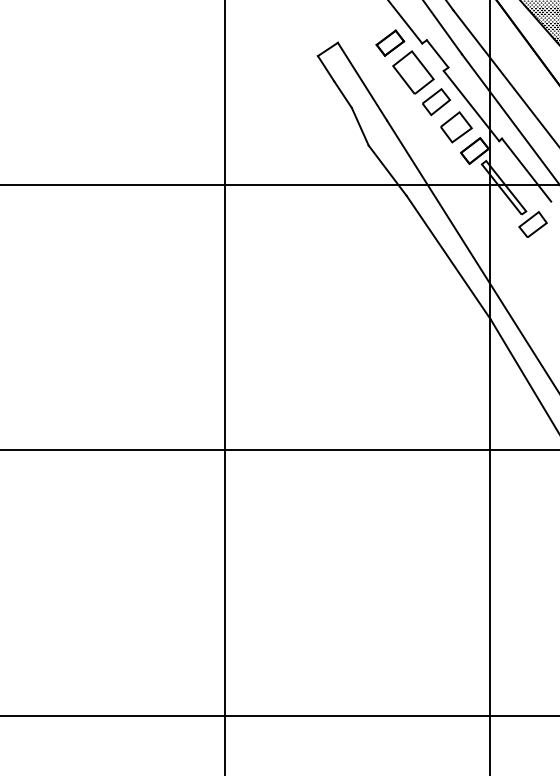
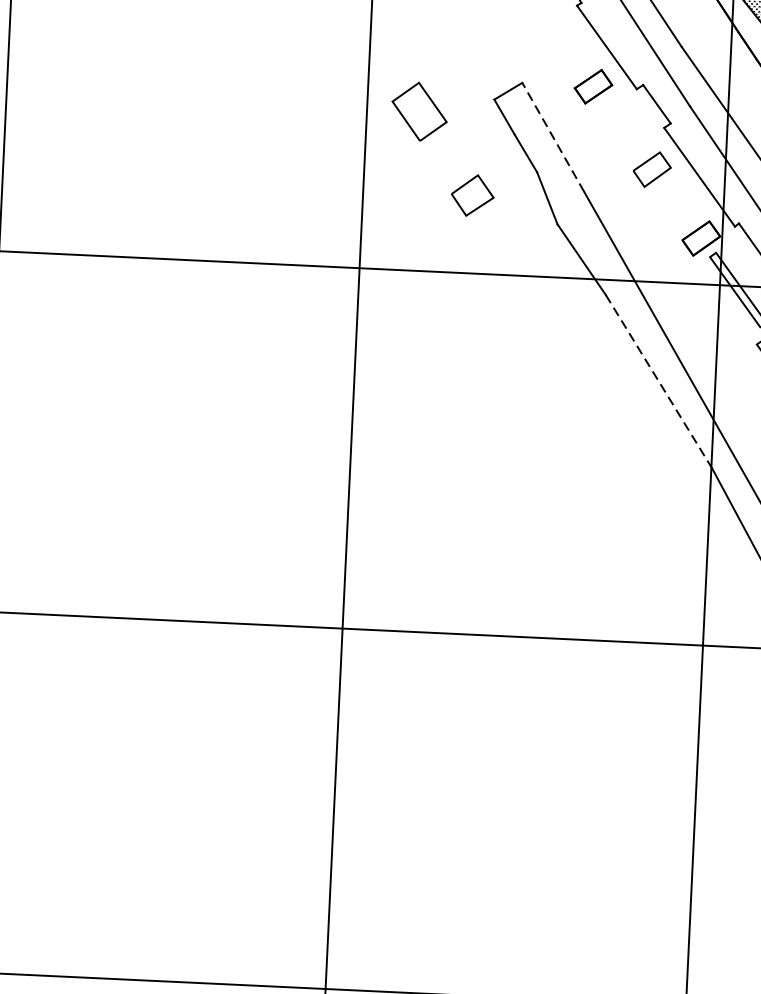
part: (413, 72) -> (419, 111), moved
line: (362, 81) -> (553, 136), solid -> dashed
part: (456, 127) -> (472, 195), moved
line: (448, 257) -> (658, 381), solid -> dashed

